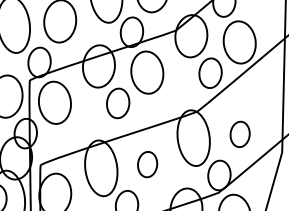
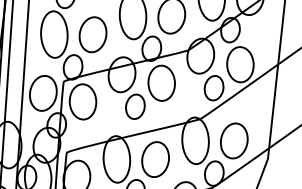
part: (240, 133) -> (234, 140), size x1.67
part: (147, 164) -> (155, 159), size x1.67

